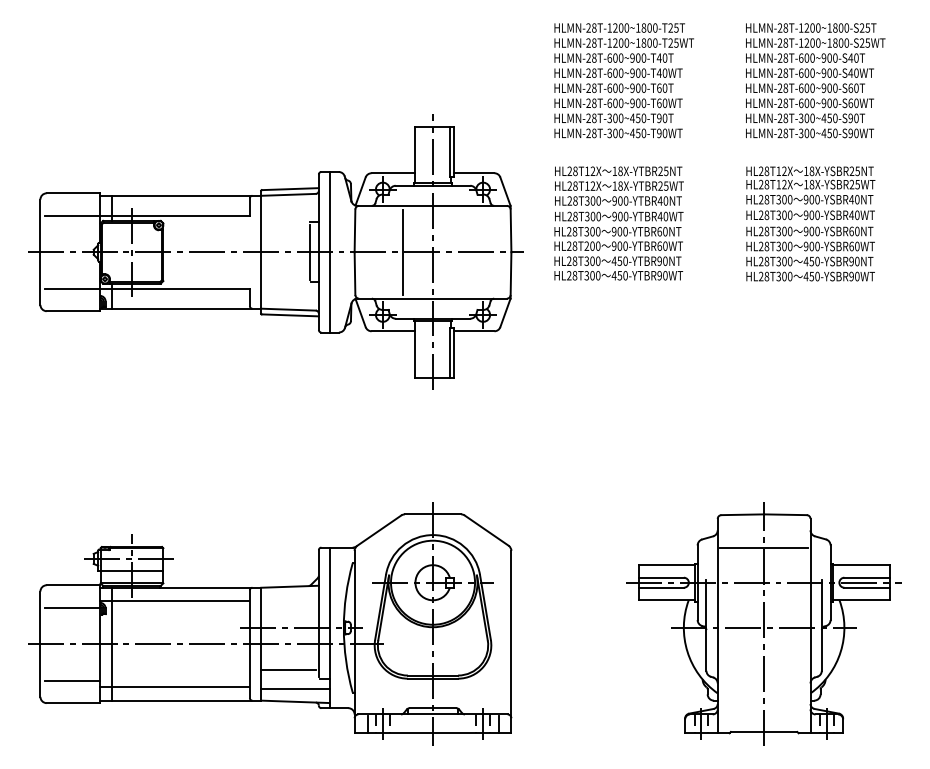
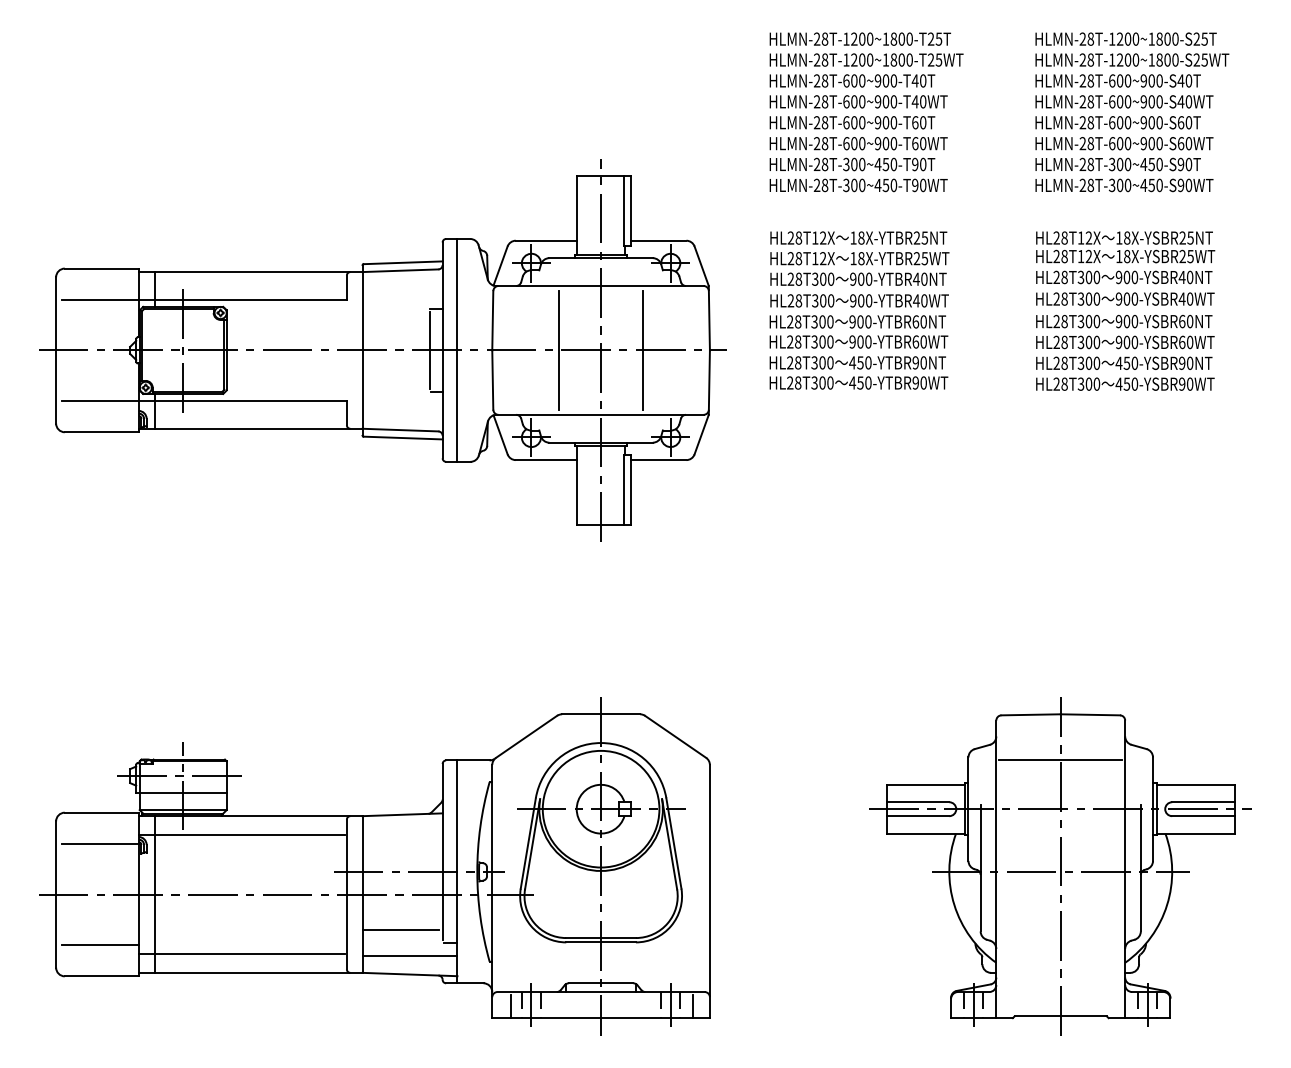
text: (586, 246) -> (814, 342), HL28T200 -> HL28T300
line: (463, 251) -> (643, 349), added

